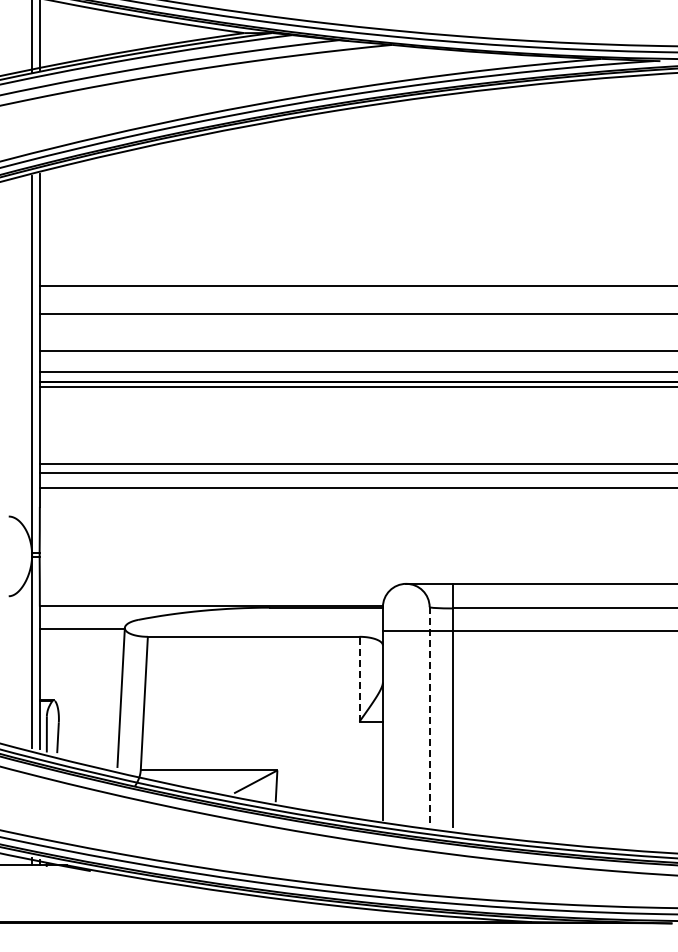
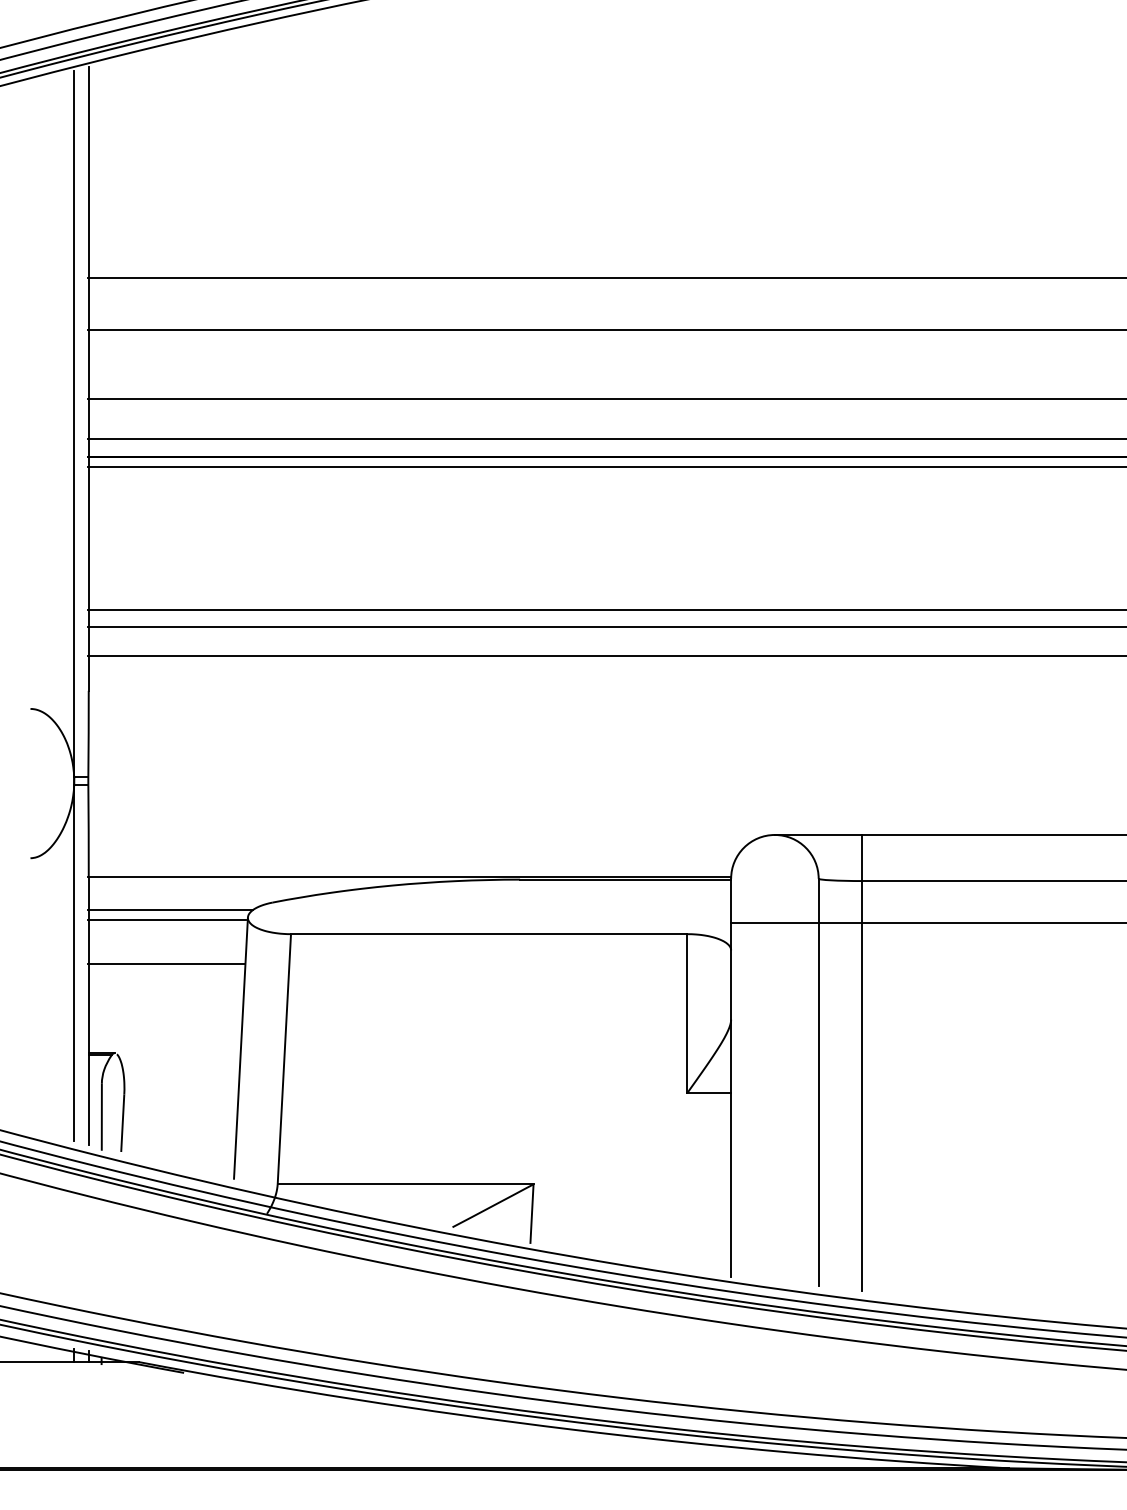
line: (83, 623) -> (170, 909), added
line: (81, 652) -> (166, 963), added
line: (359, 678) -> (687, 1012), dashed -> solid
line: (429, 716) -> (818, 1083), dashed -> solid

